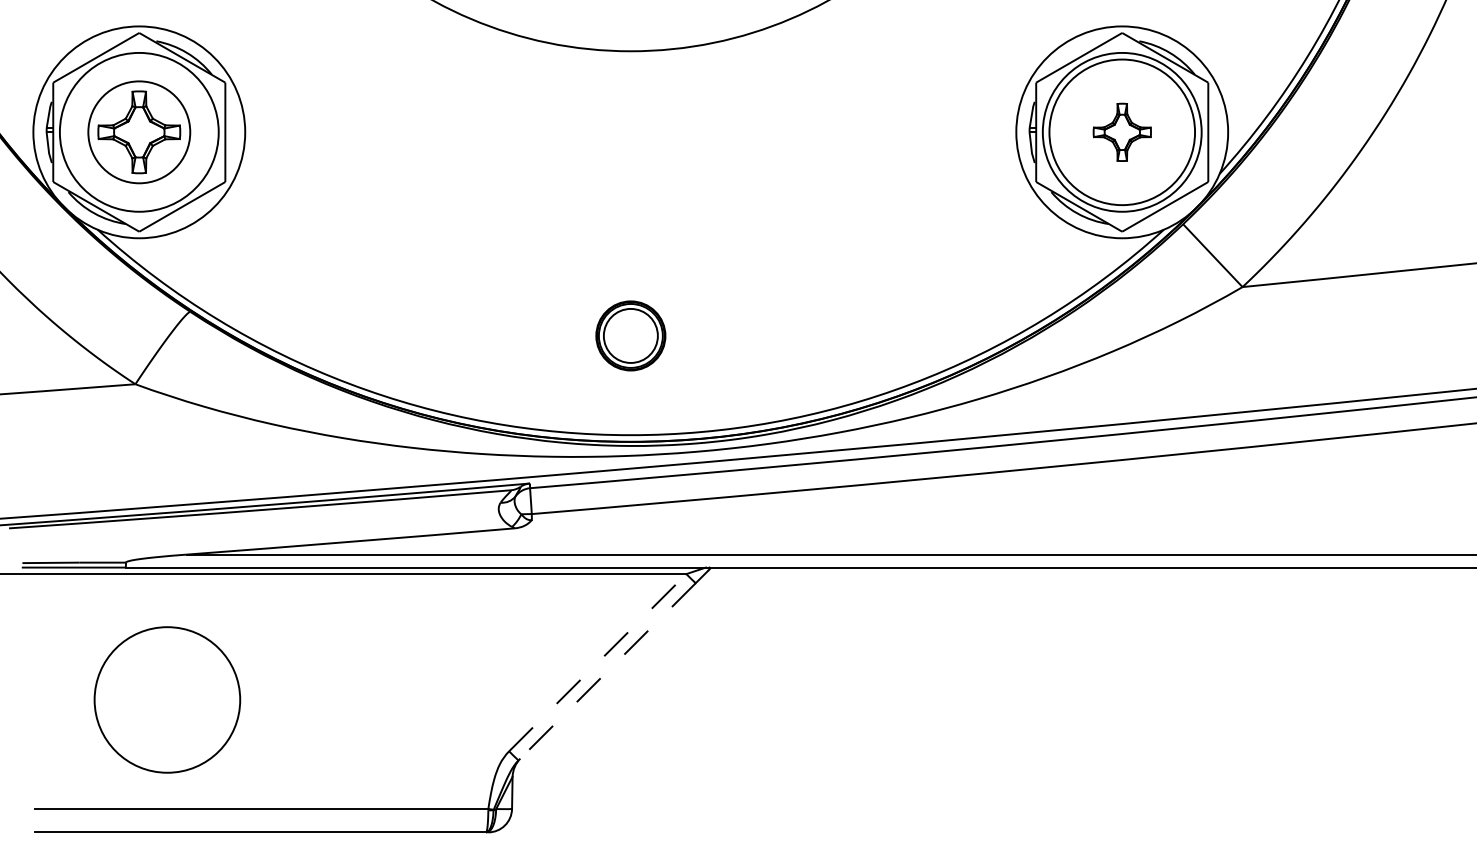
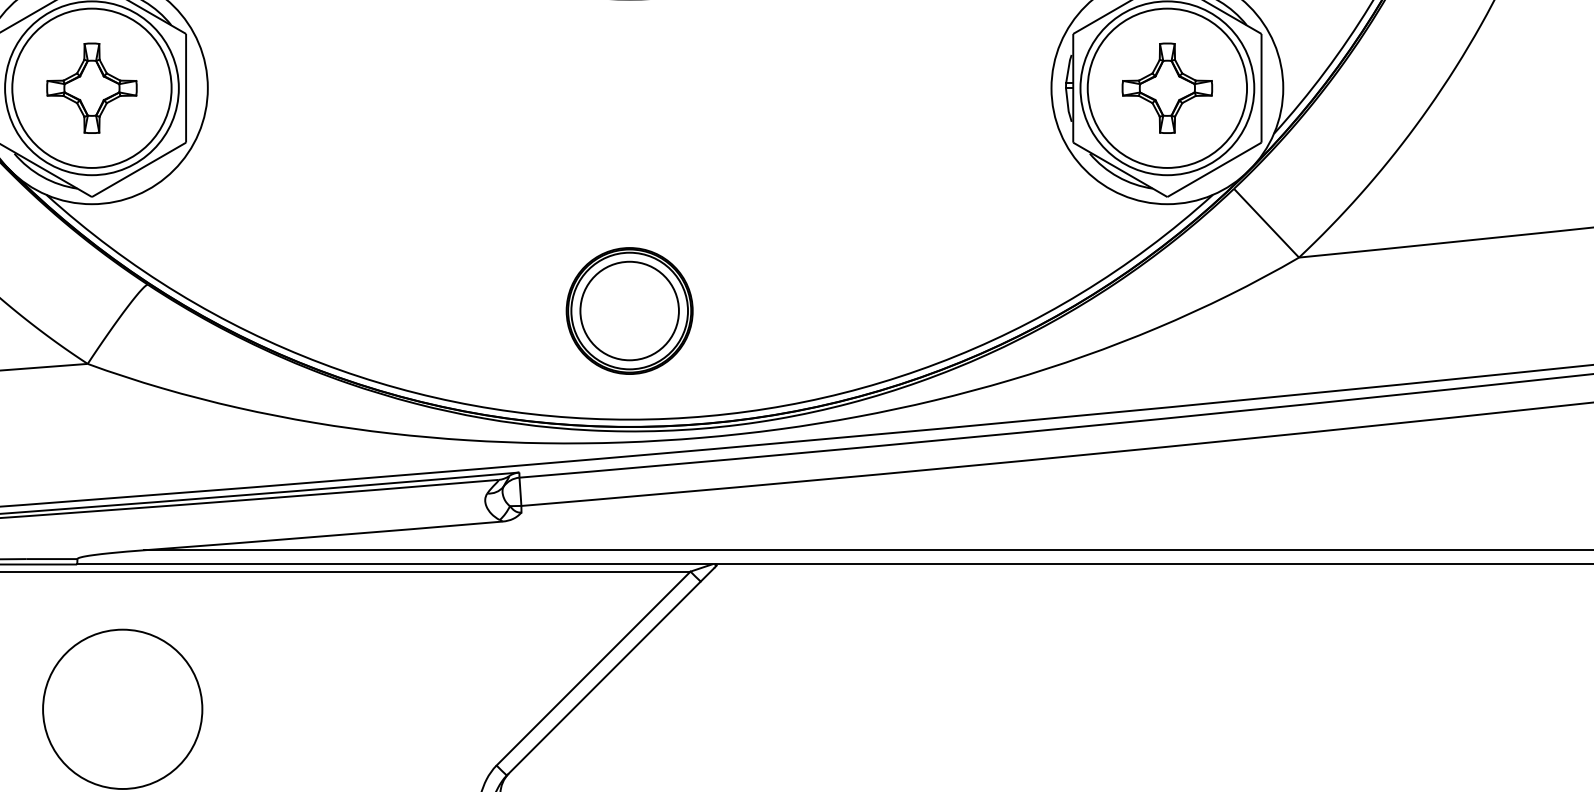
circle: (139, 132) -> (92, 88), size x1.43
part: (1122, 132) -> (1167, 88), size x1.43
part: (630, 335) -> (629, 310), size x1.67
line: (598, 662) -> (594, 668), dashed -> solid
line: (606, 672) -> (603, 679), dashed -> solid

